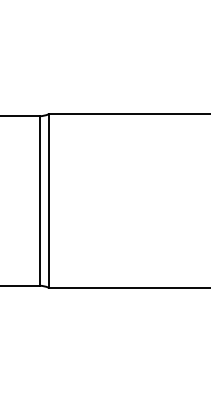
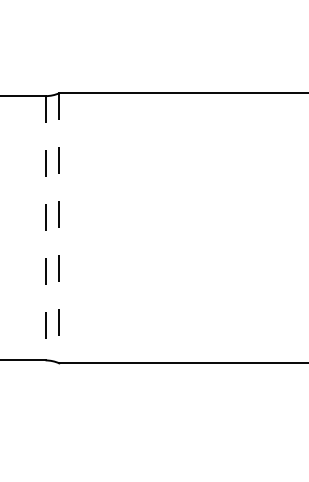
line: (39, 200) -> (45, 227), solid -> dashed
line: (48, 200) -> (59, 227), solid -> dashed

